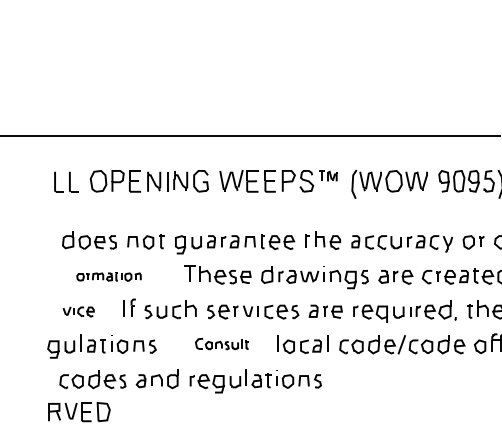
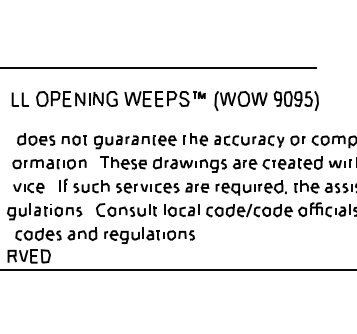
part: (109, 277) -> (49, 164), size x1.67
part: (78, 311) -> (28, 187), size x1.43
part: (221, 343) -> (126, 209), size x1.67

